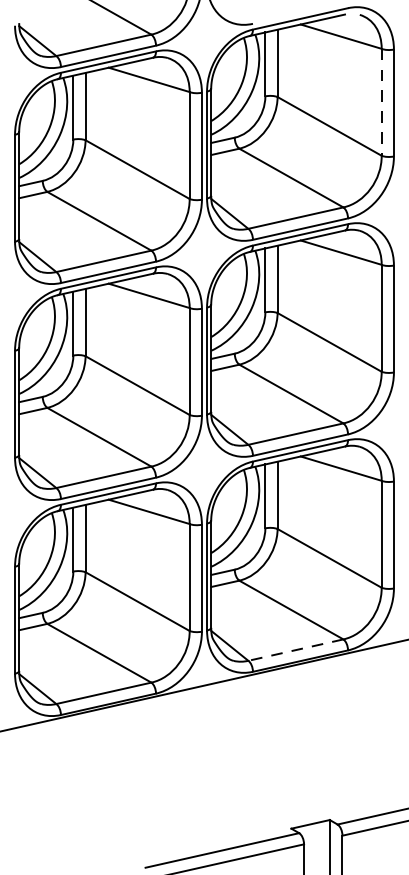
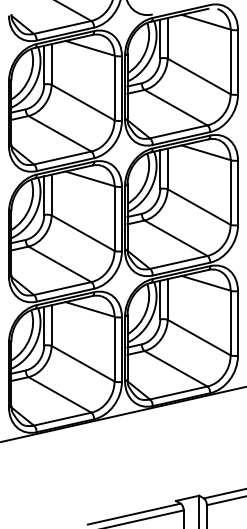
line: (381, 103) -> (230, 62), dashed -> solid
line: (295, 650) -> (178, 393), dashed -> solid

